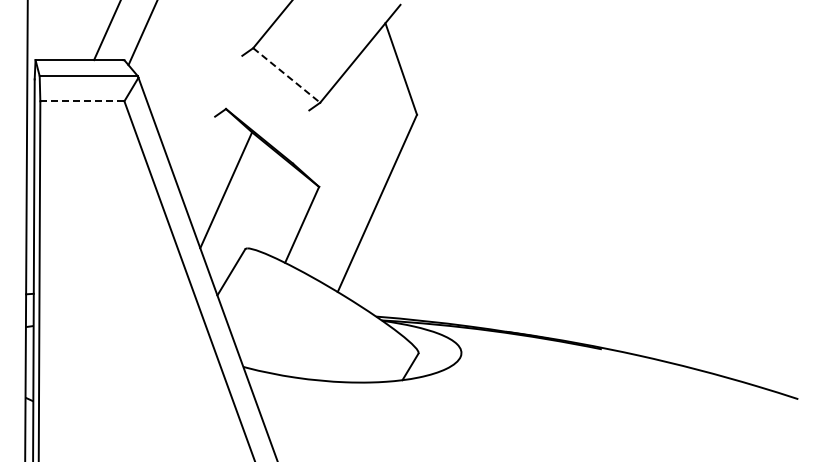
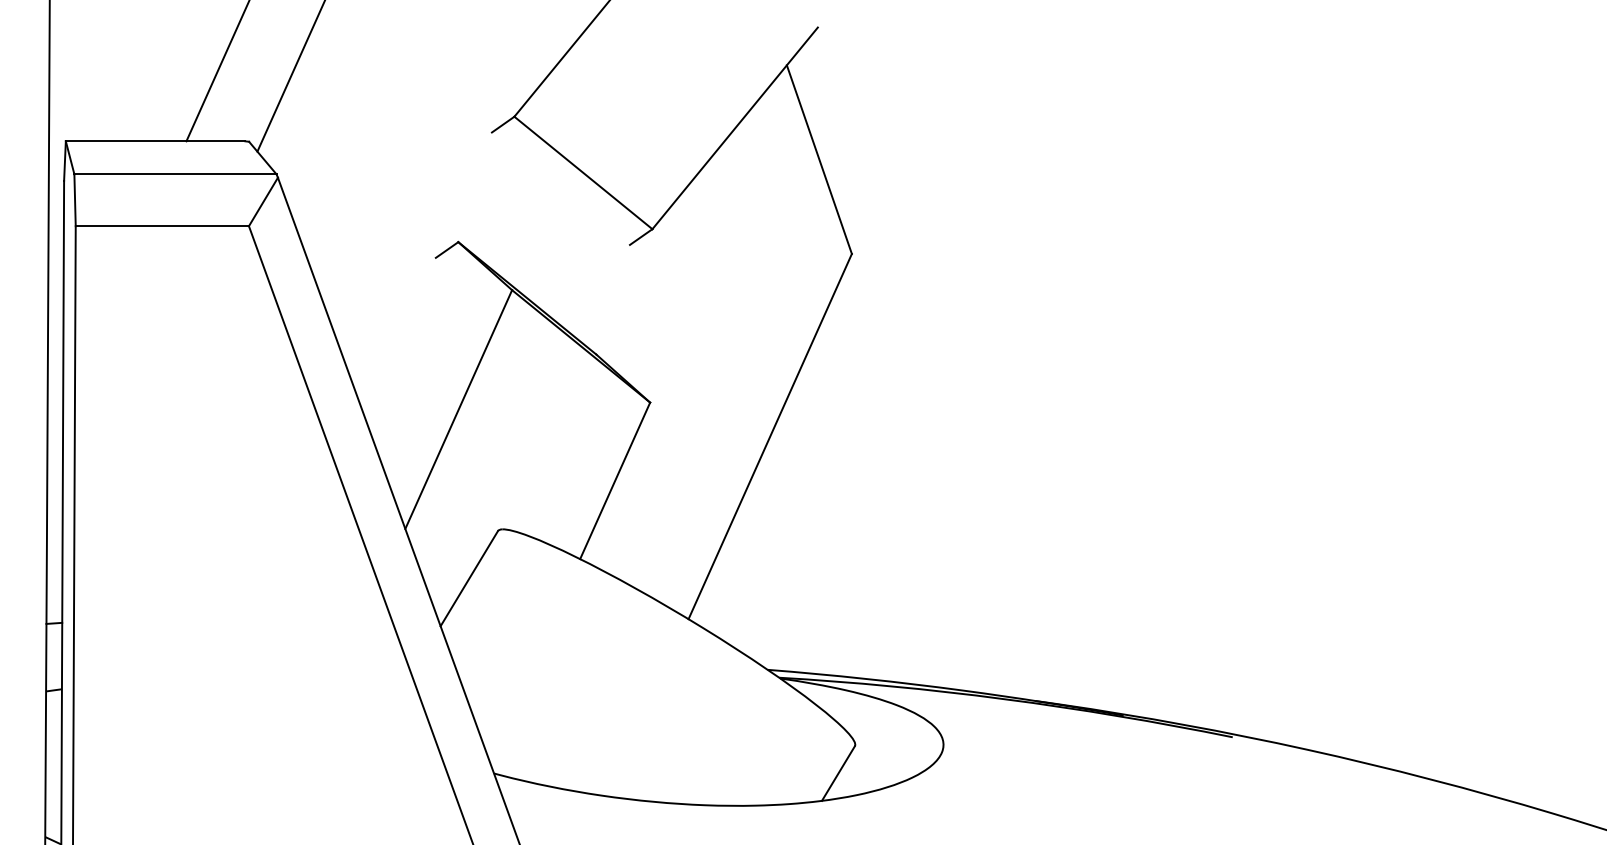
line: (287, 75) -> (585, 173), dashed -> solid
line: (81, 101) -> (160, 226), dashed -> solid

